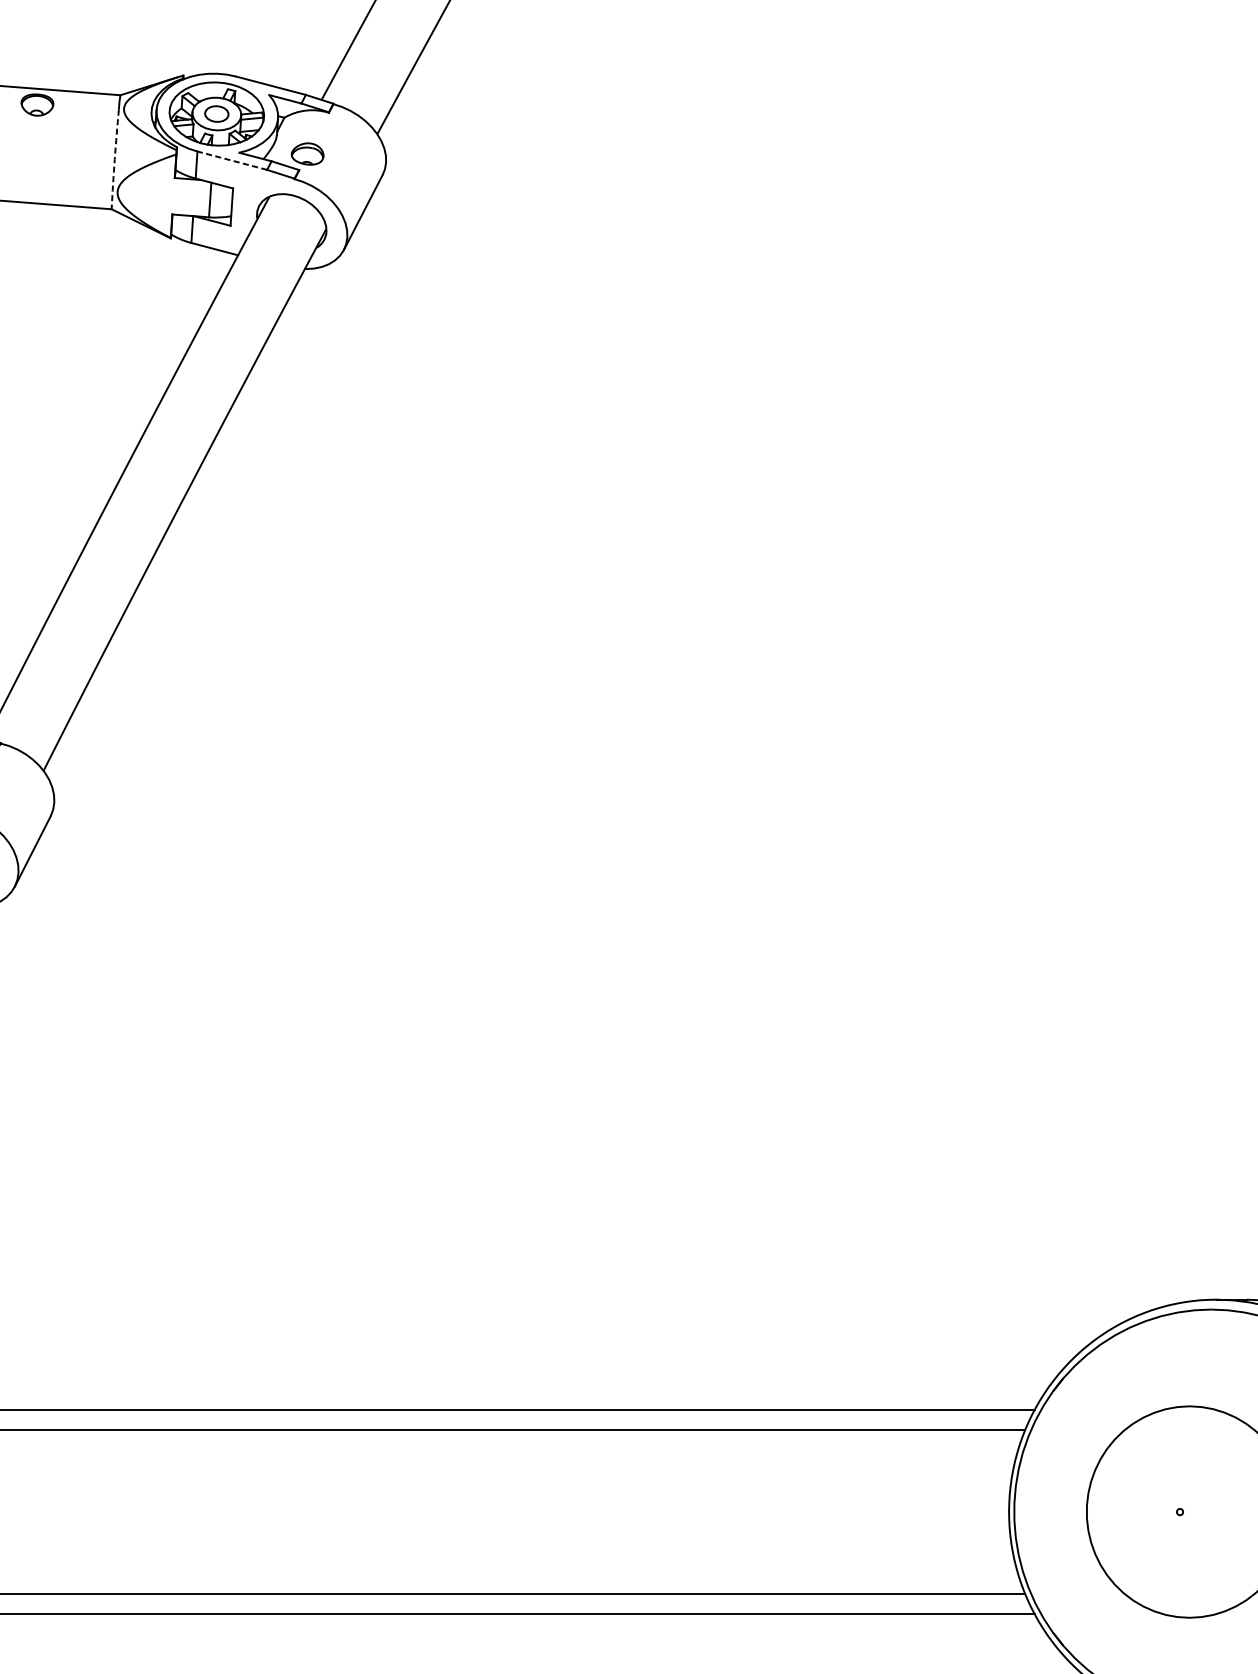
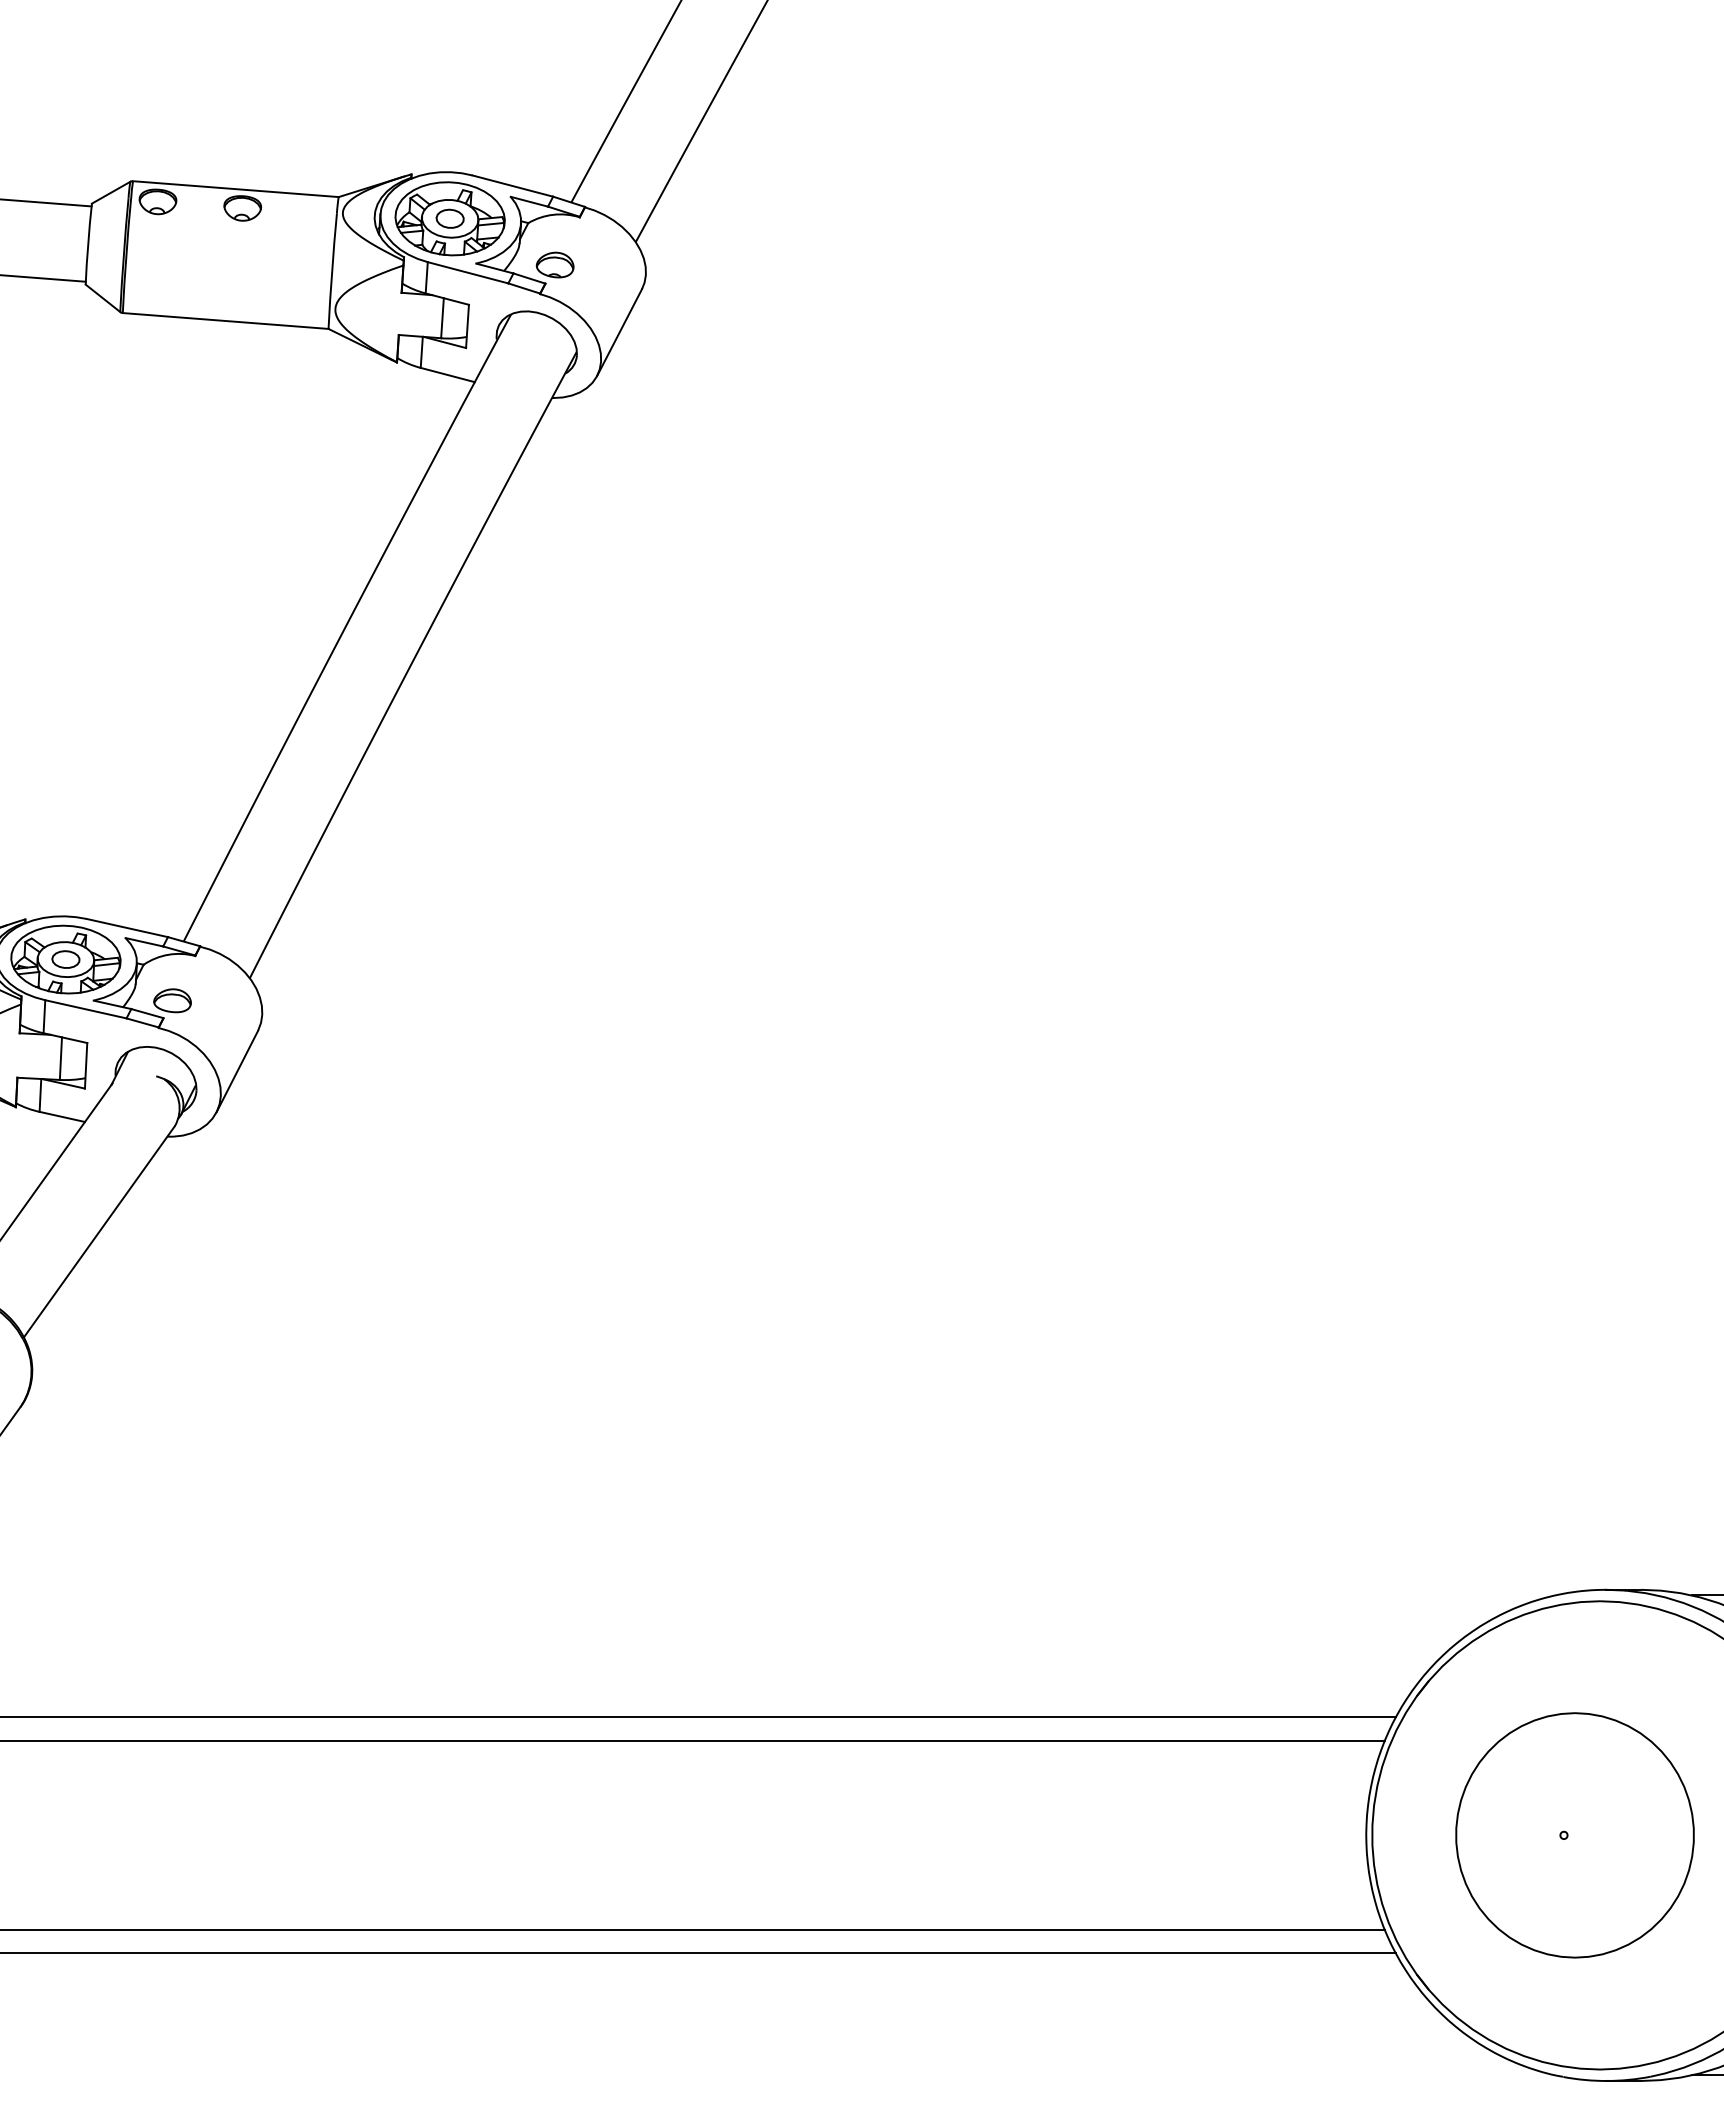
arc: (115, 159) -> (332, 271), dashed -> solid
line: (232, 160) -> (468, 272), dashed -> solid

